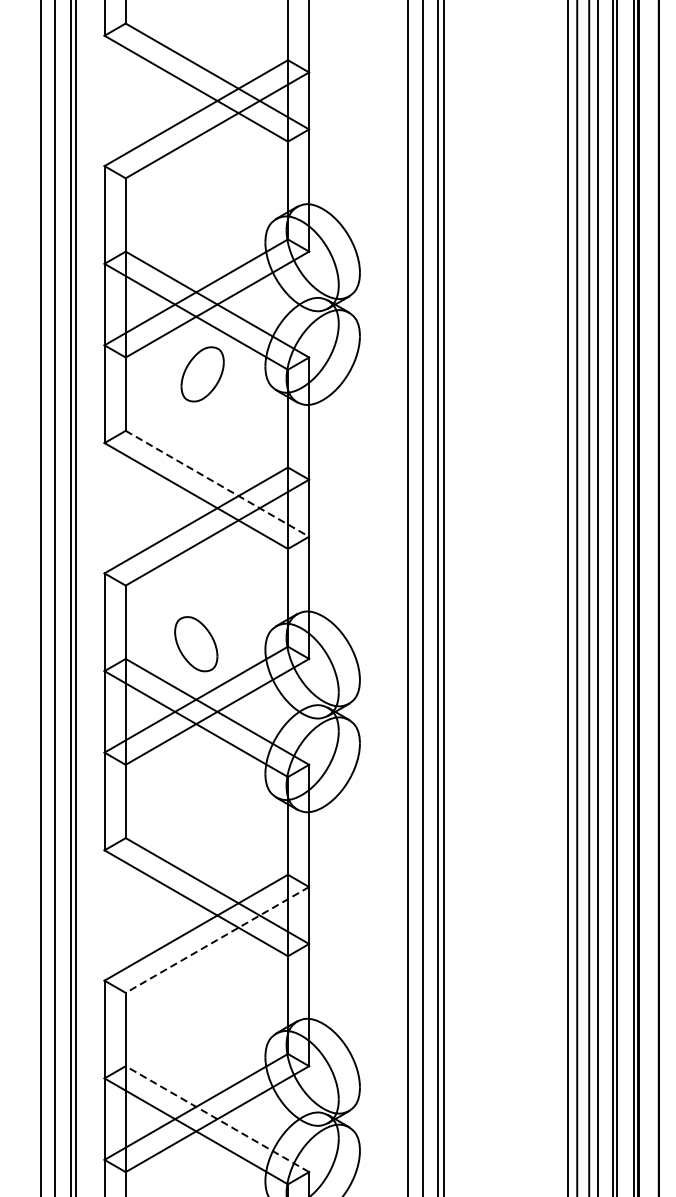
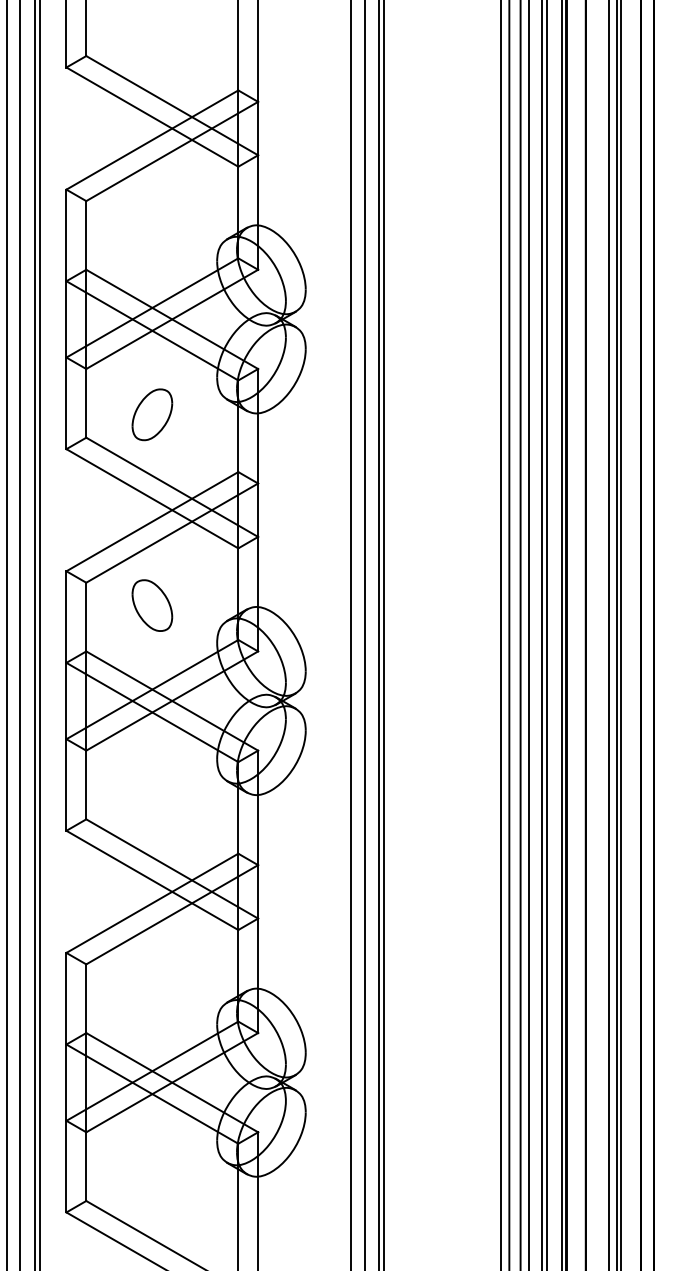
part: (202, 374) -> (152, 414), moved
line: (217, 483) -> (172, 487), dashed -> solid
part: (196, 644) -> (152, 605), moved
line: (216, 940) -> (171, 915), dashed -> solid
line: (216, 1118) -> (171, 1082), dashed -> solid

